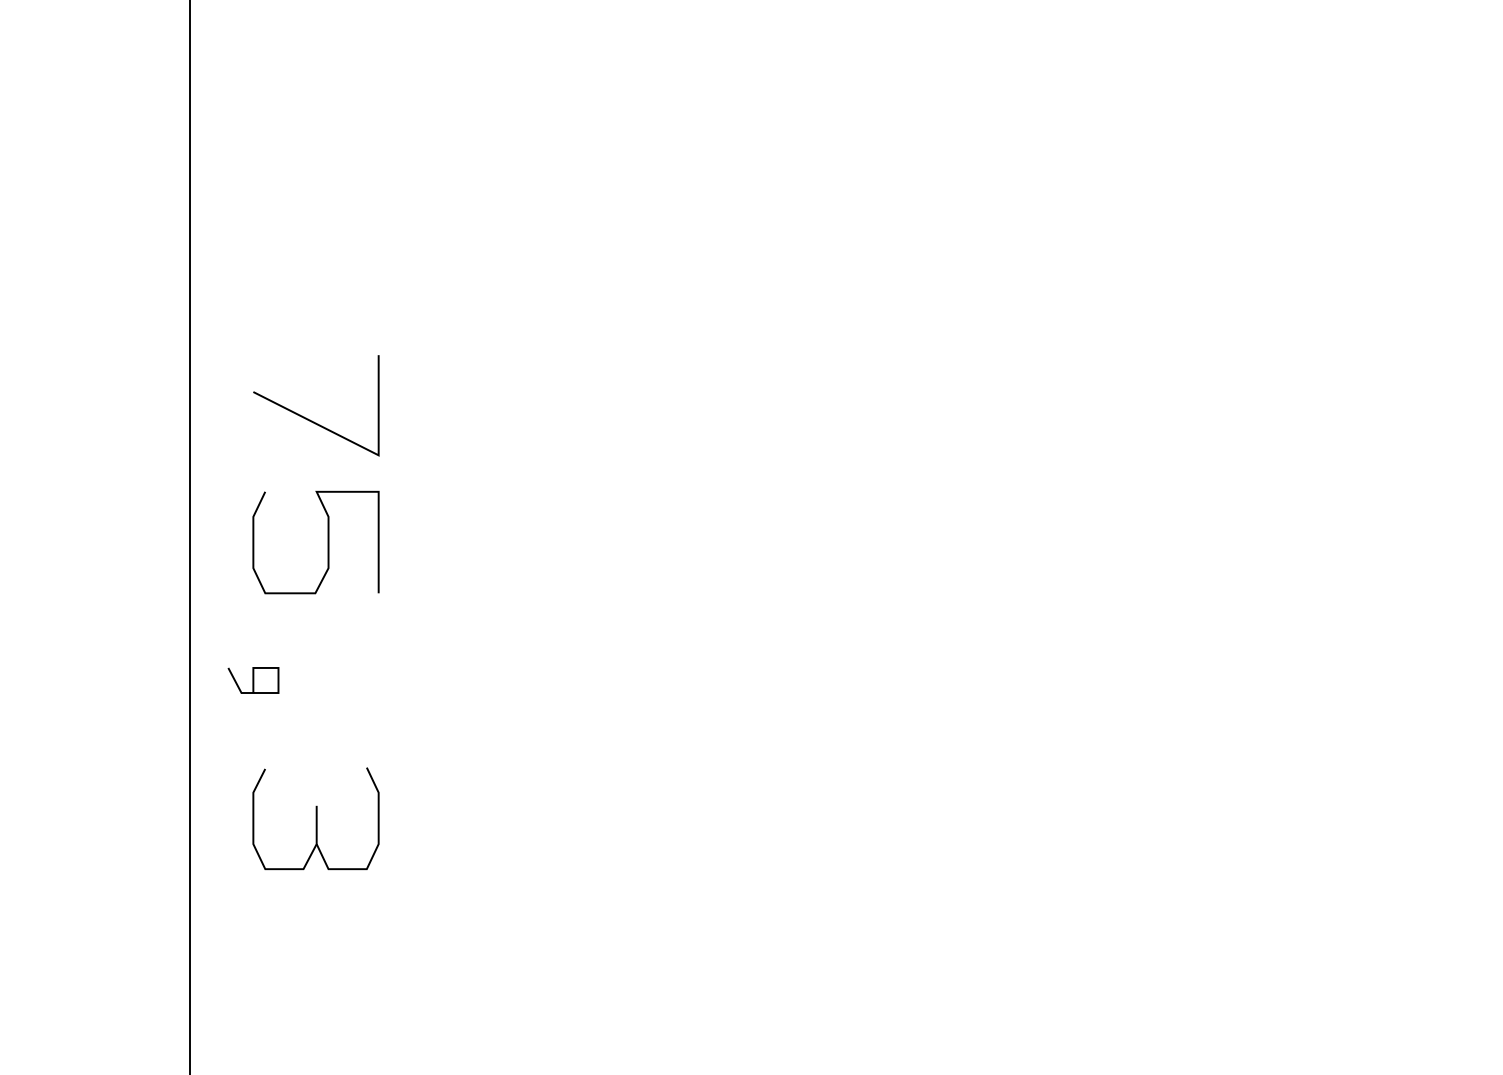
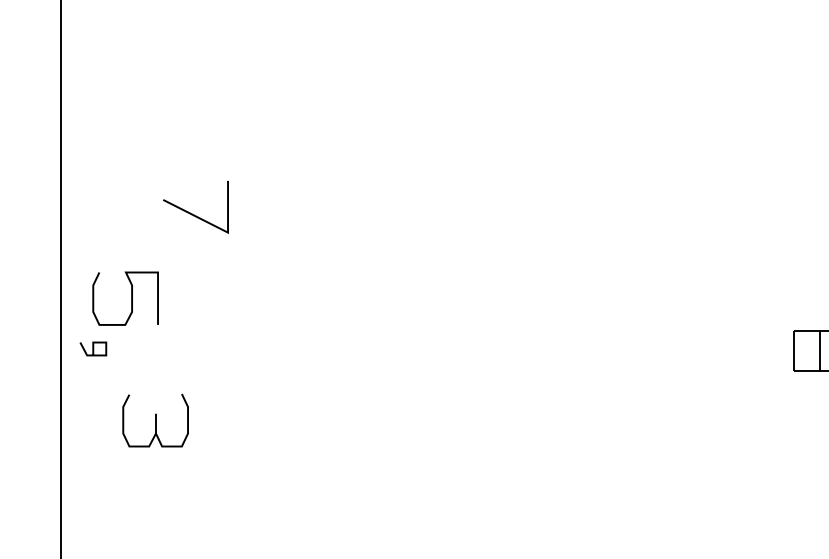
line: (309, 418) -> (192, 213), moved
curve: (327, 542) -> (131, 298), moved
part: (315, 818) -> (155, 420), moved

